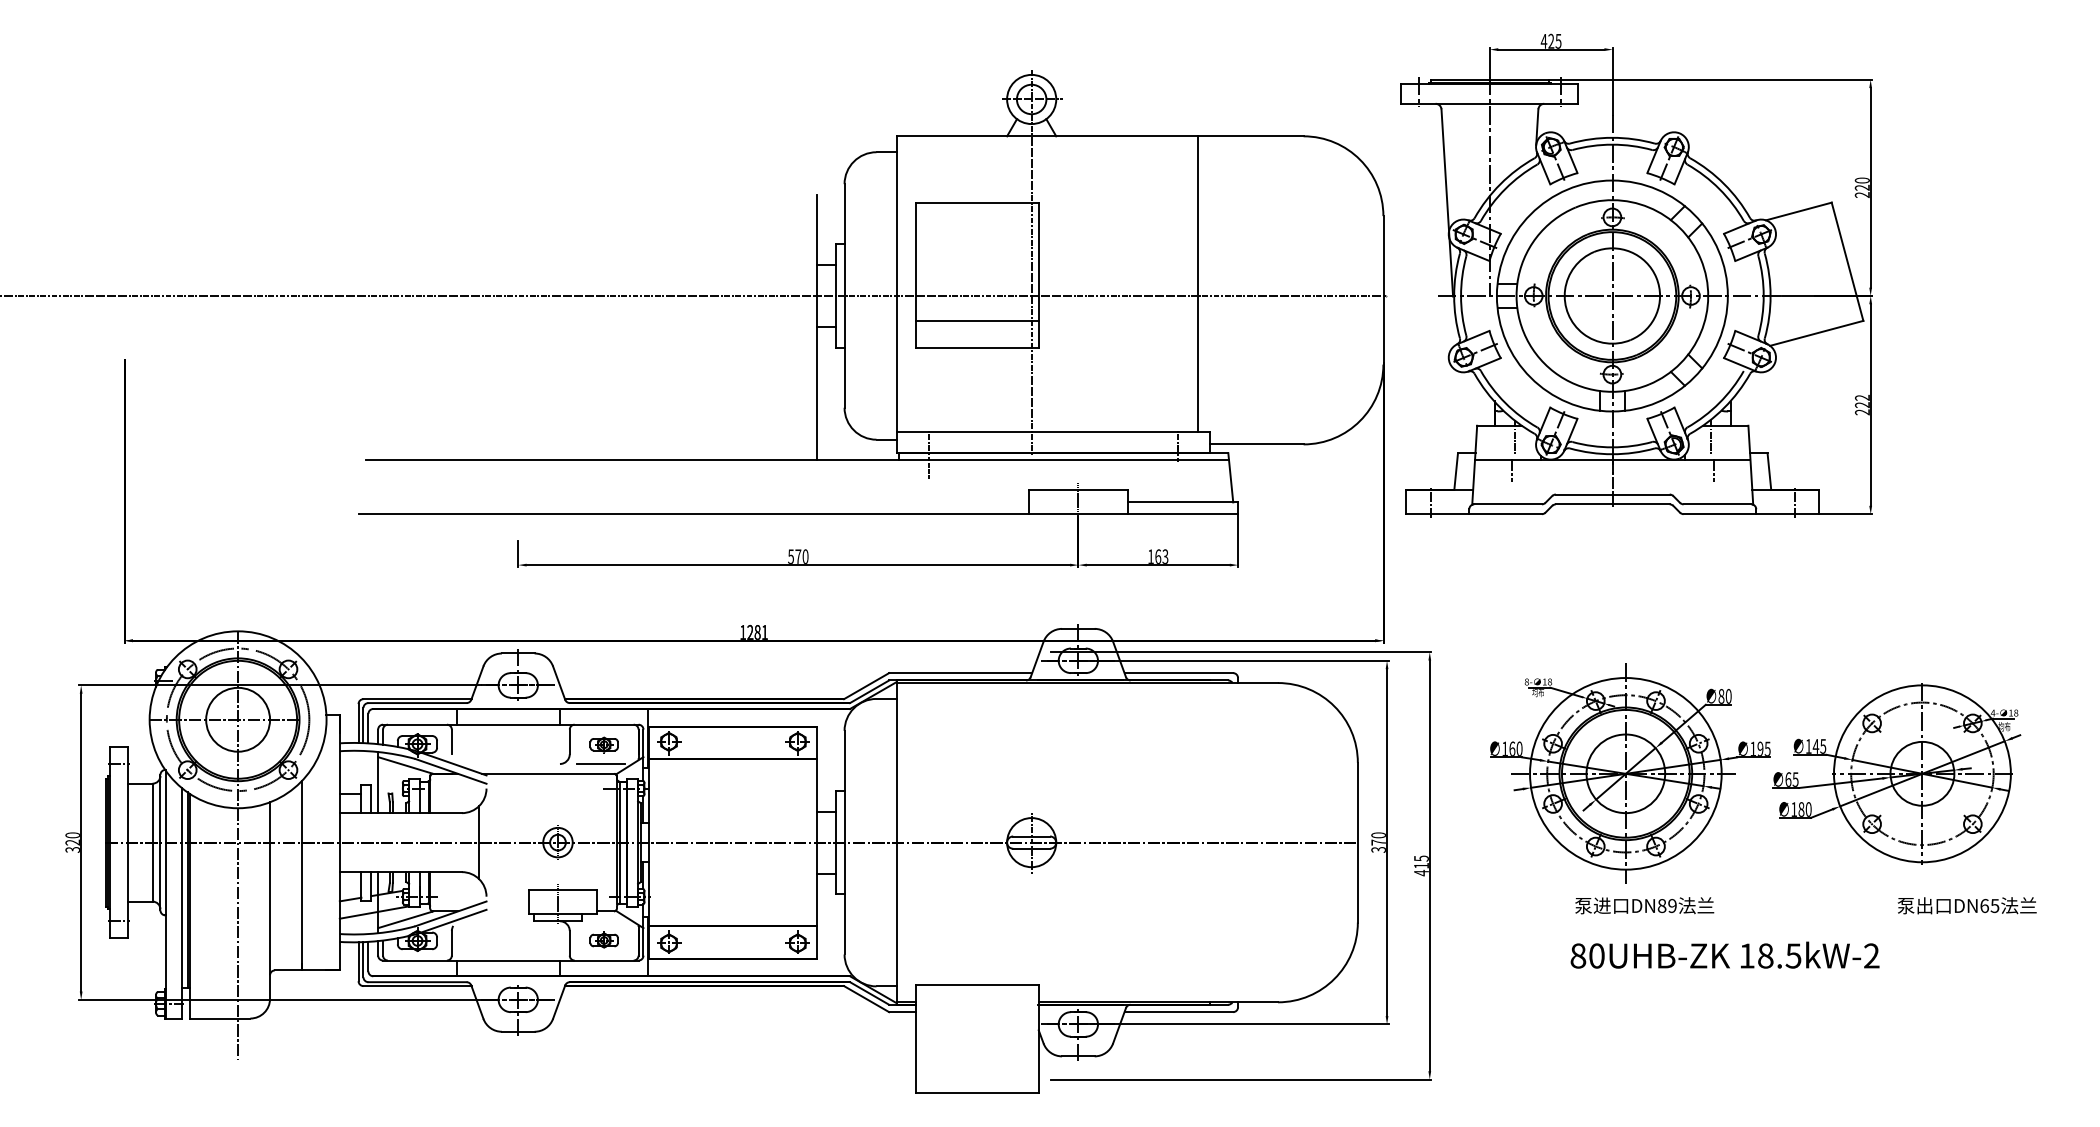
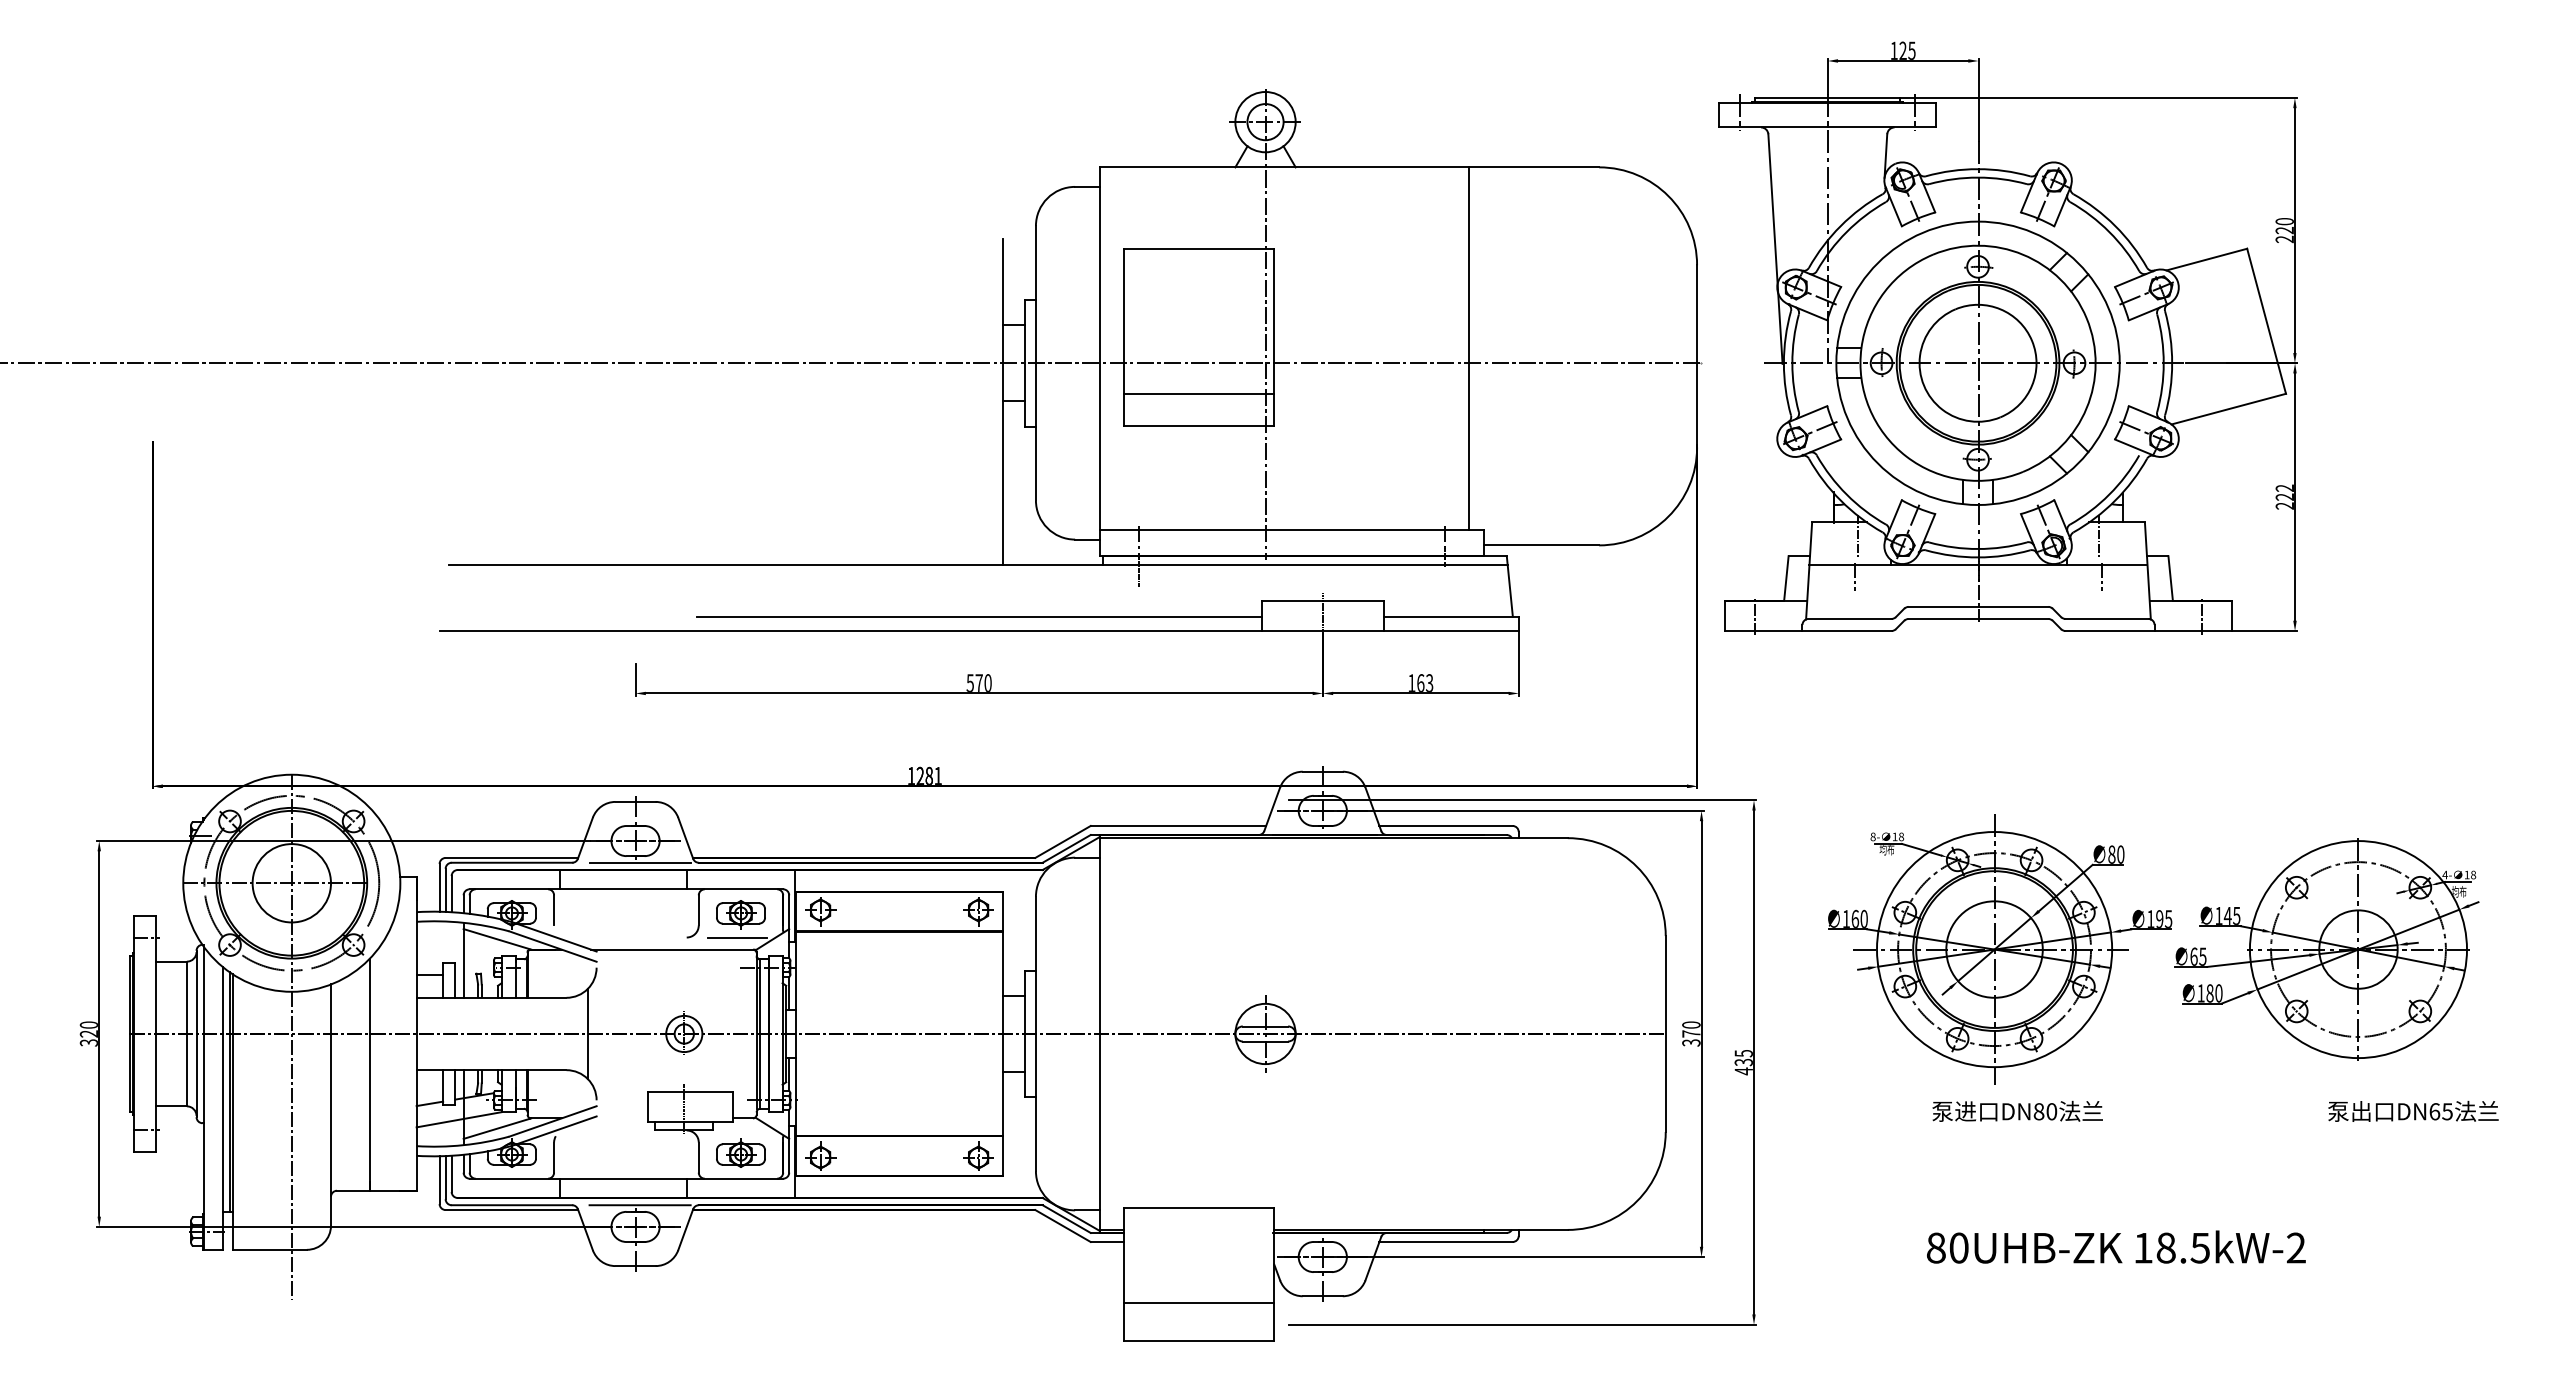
text: (1544, 41) -> (1894, 50), 425 -> 125
line: (798, 502) -> (979, 616), added
line: (521, 702) -> (639, 862), added
part: (603, 745) -> (740, 914), size x1.43
text: (1421, 865) -> (1743, 1062), 415 -> 435
text: (1672, 905) -> (2051, 1111), DN89 -> DN80
part: (603, 939) -> (740, 1152), size x1.43
text: (1725, 954) -> (2116, 1246), moved
line: (521, 982) -> (639, 1205), added
line: (977, 1061) -> (1199, 1302), added

